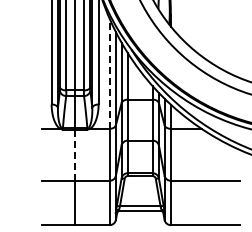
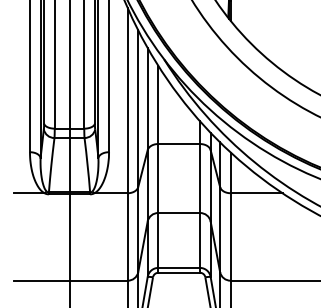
line: (109, 73) -> (127, 100), dashed -> solid
line: (75, 155) -> (70, 238), dashed -> solid

